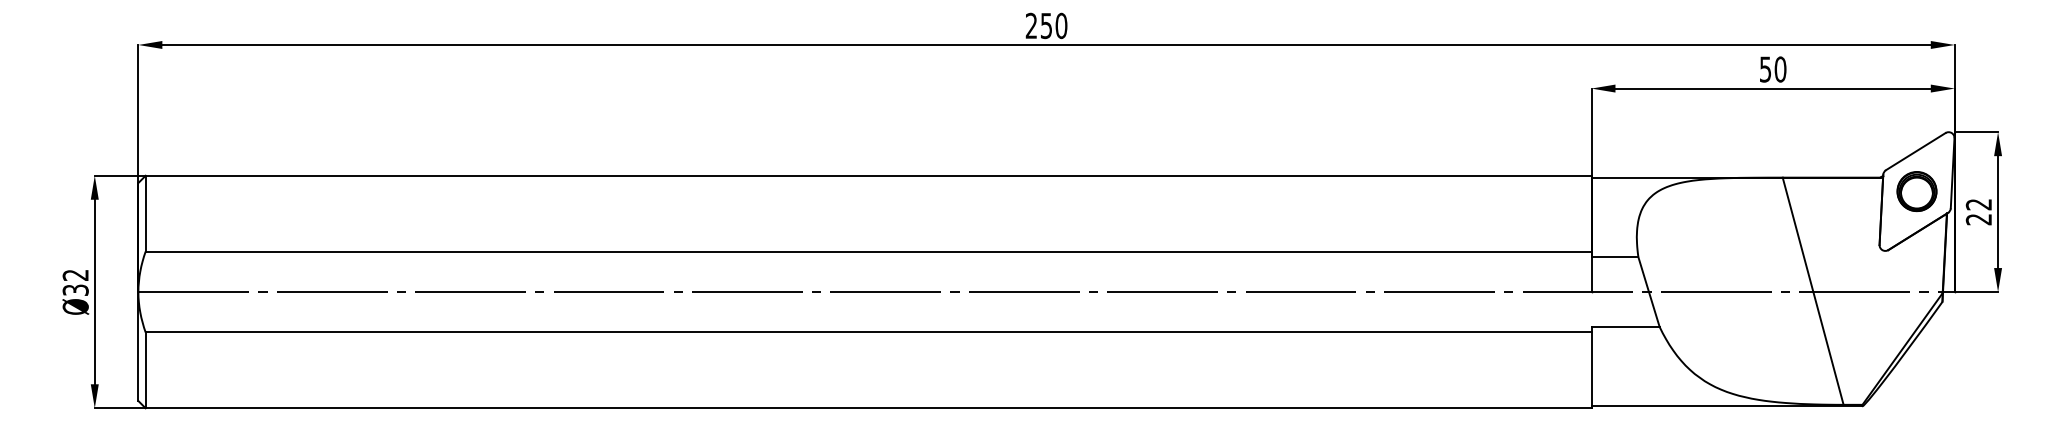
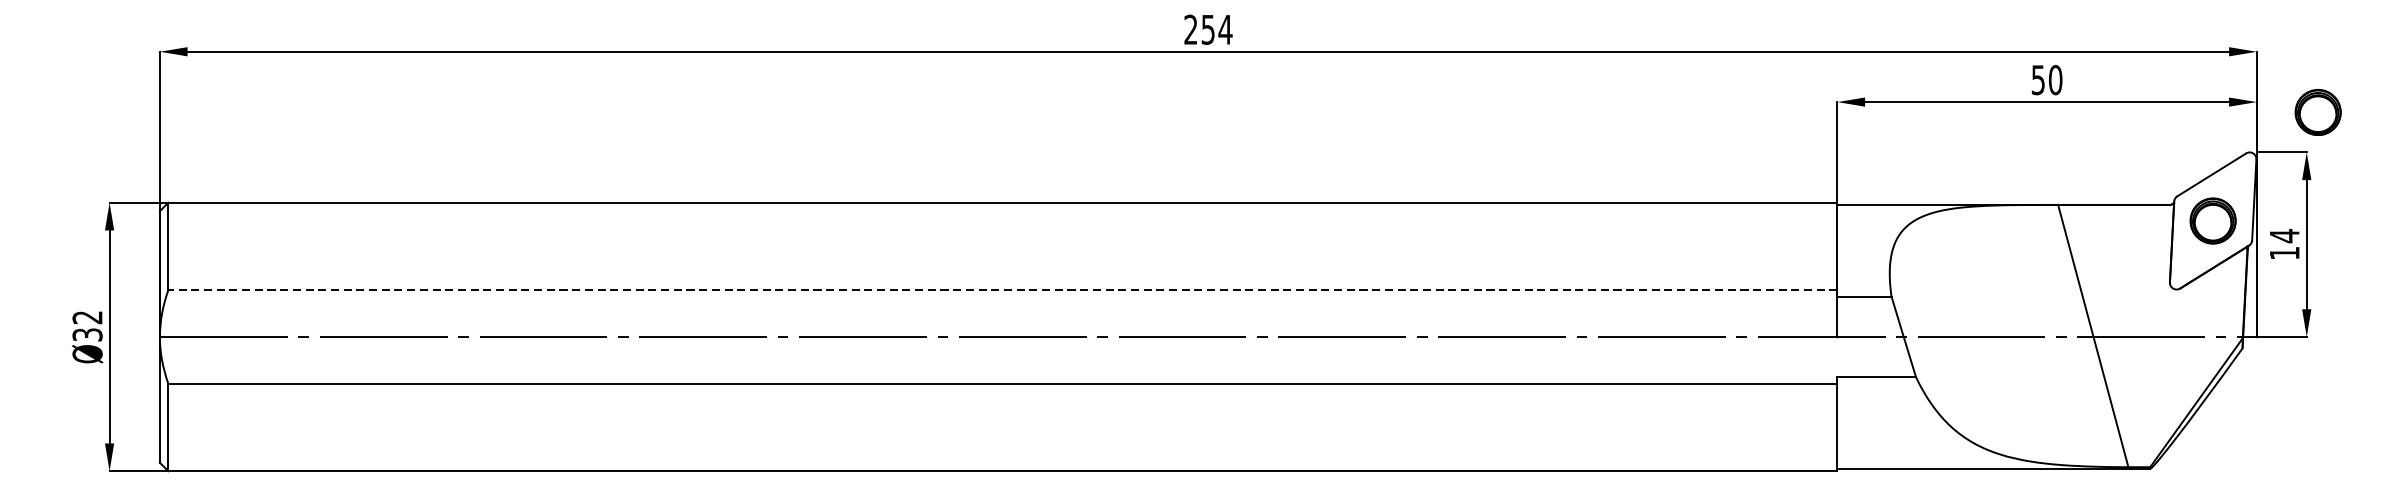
text: (1061, 25) -> (1225, 29), 250 -> 254
part: (2007, 97) -> (2317, 112), added
text: (1978, 211) -> (2284, 244), 22 -> 14
line: (868, 251) -> (1002, 290), solid -> dashed

